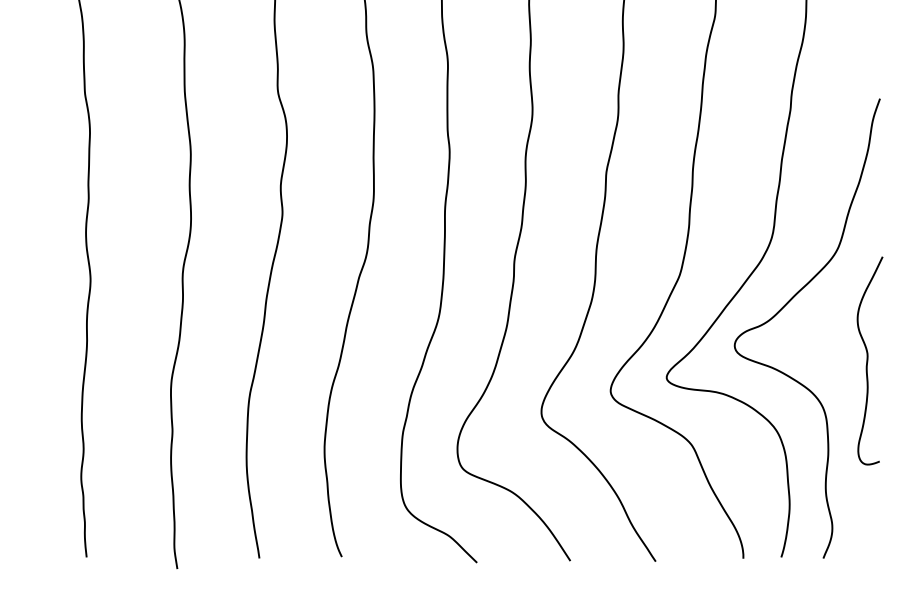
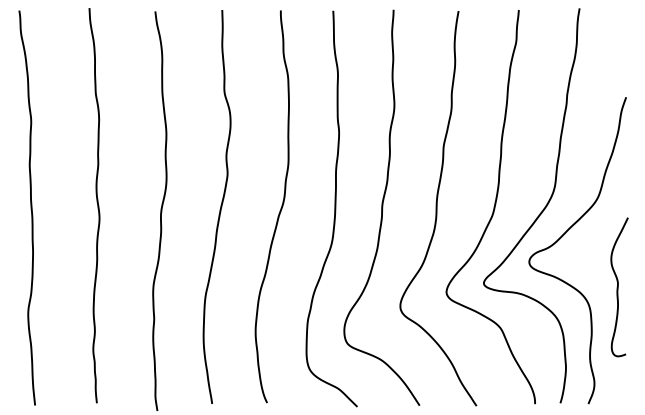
curve: (868, 361) -> (618, 287), moved

